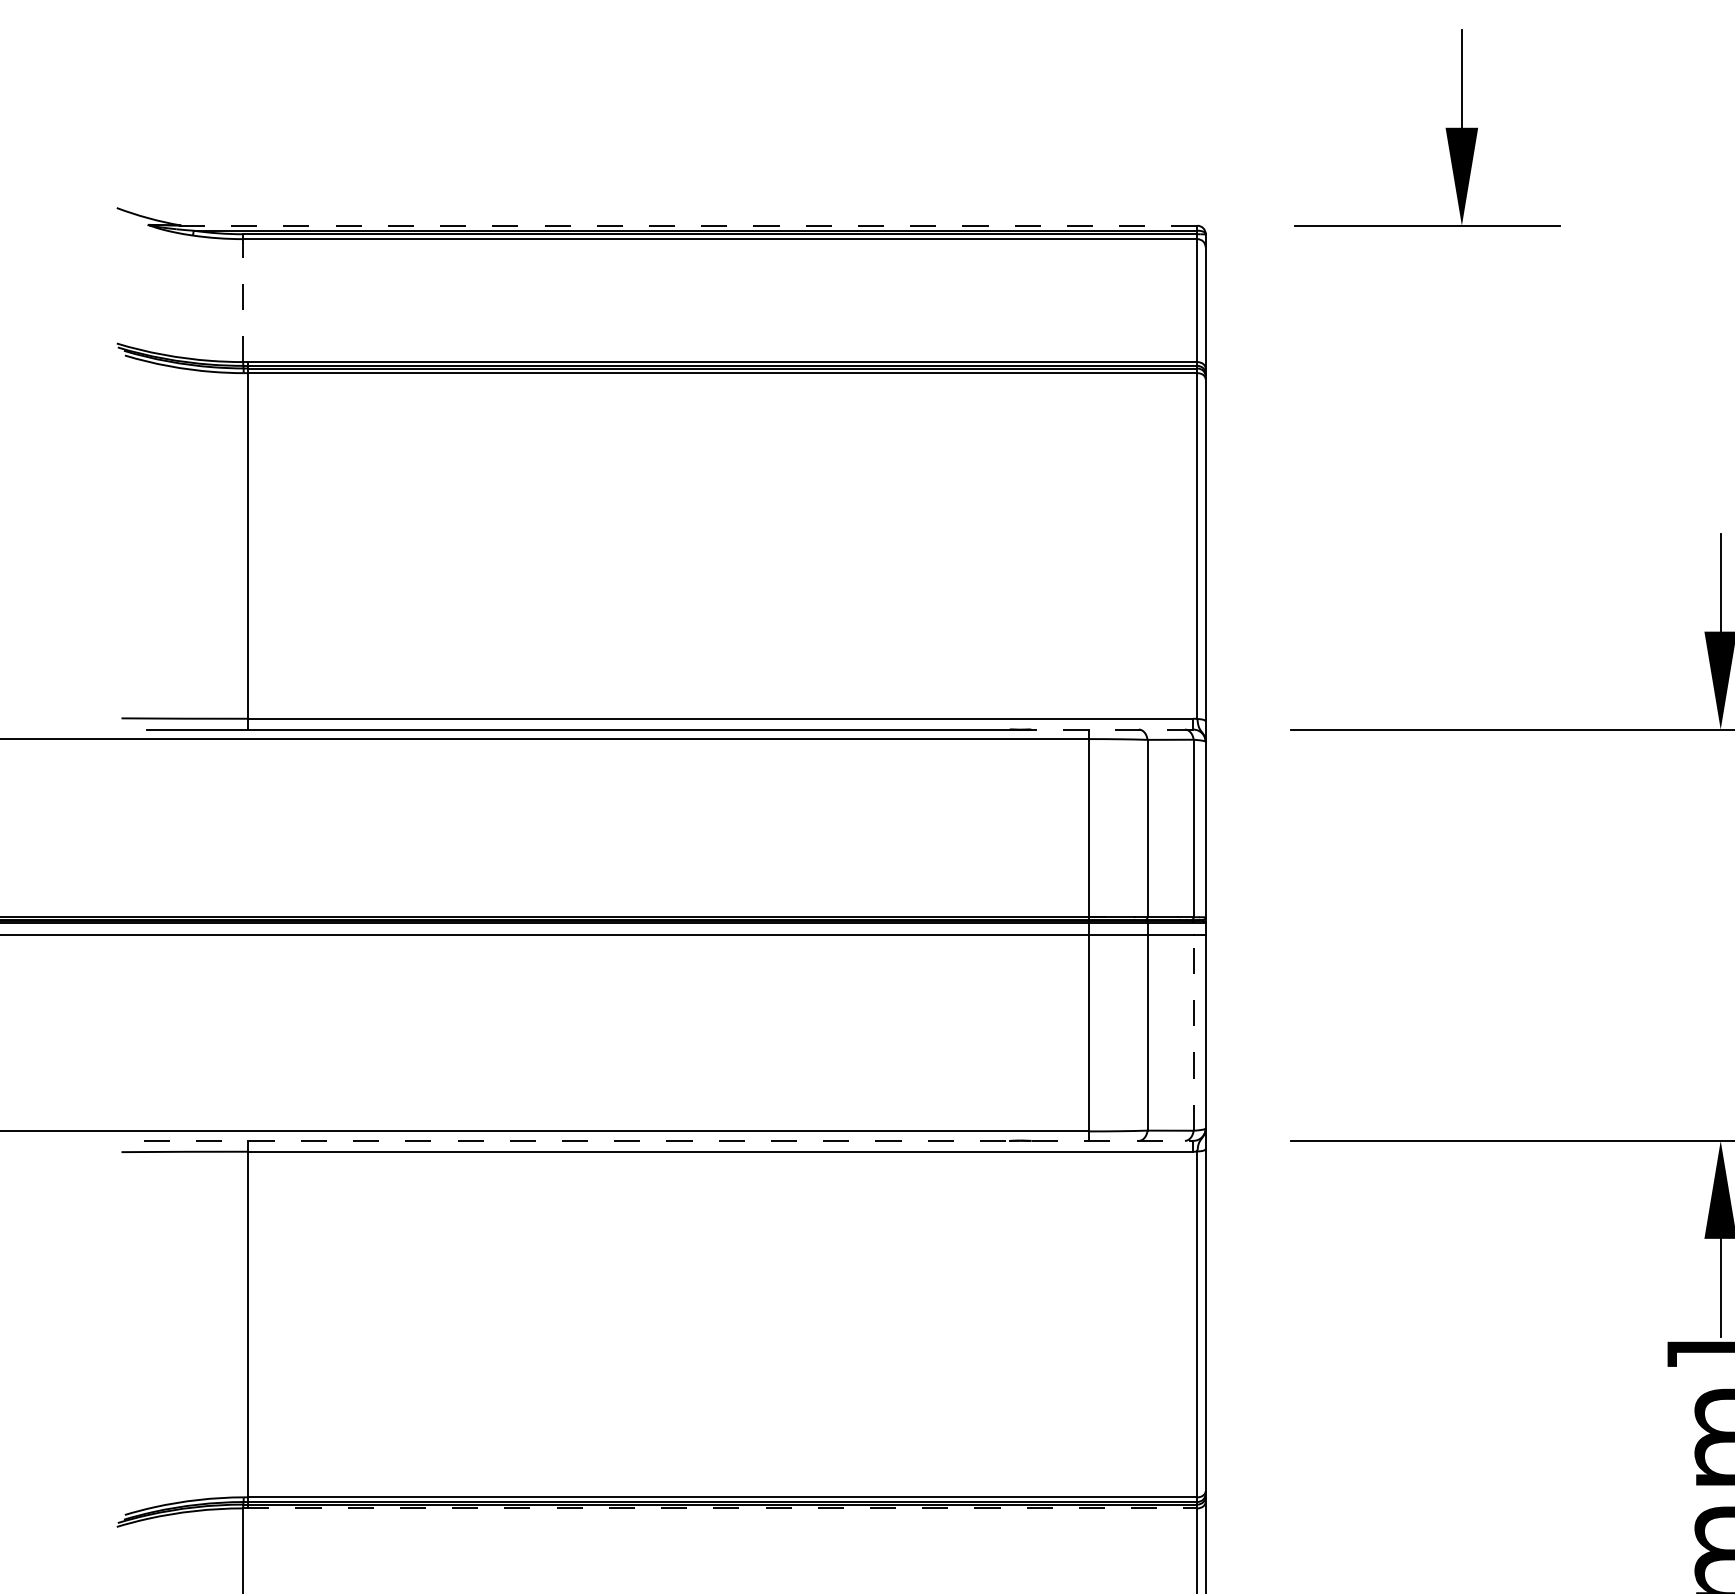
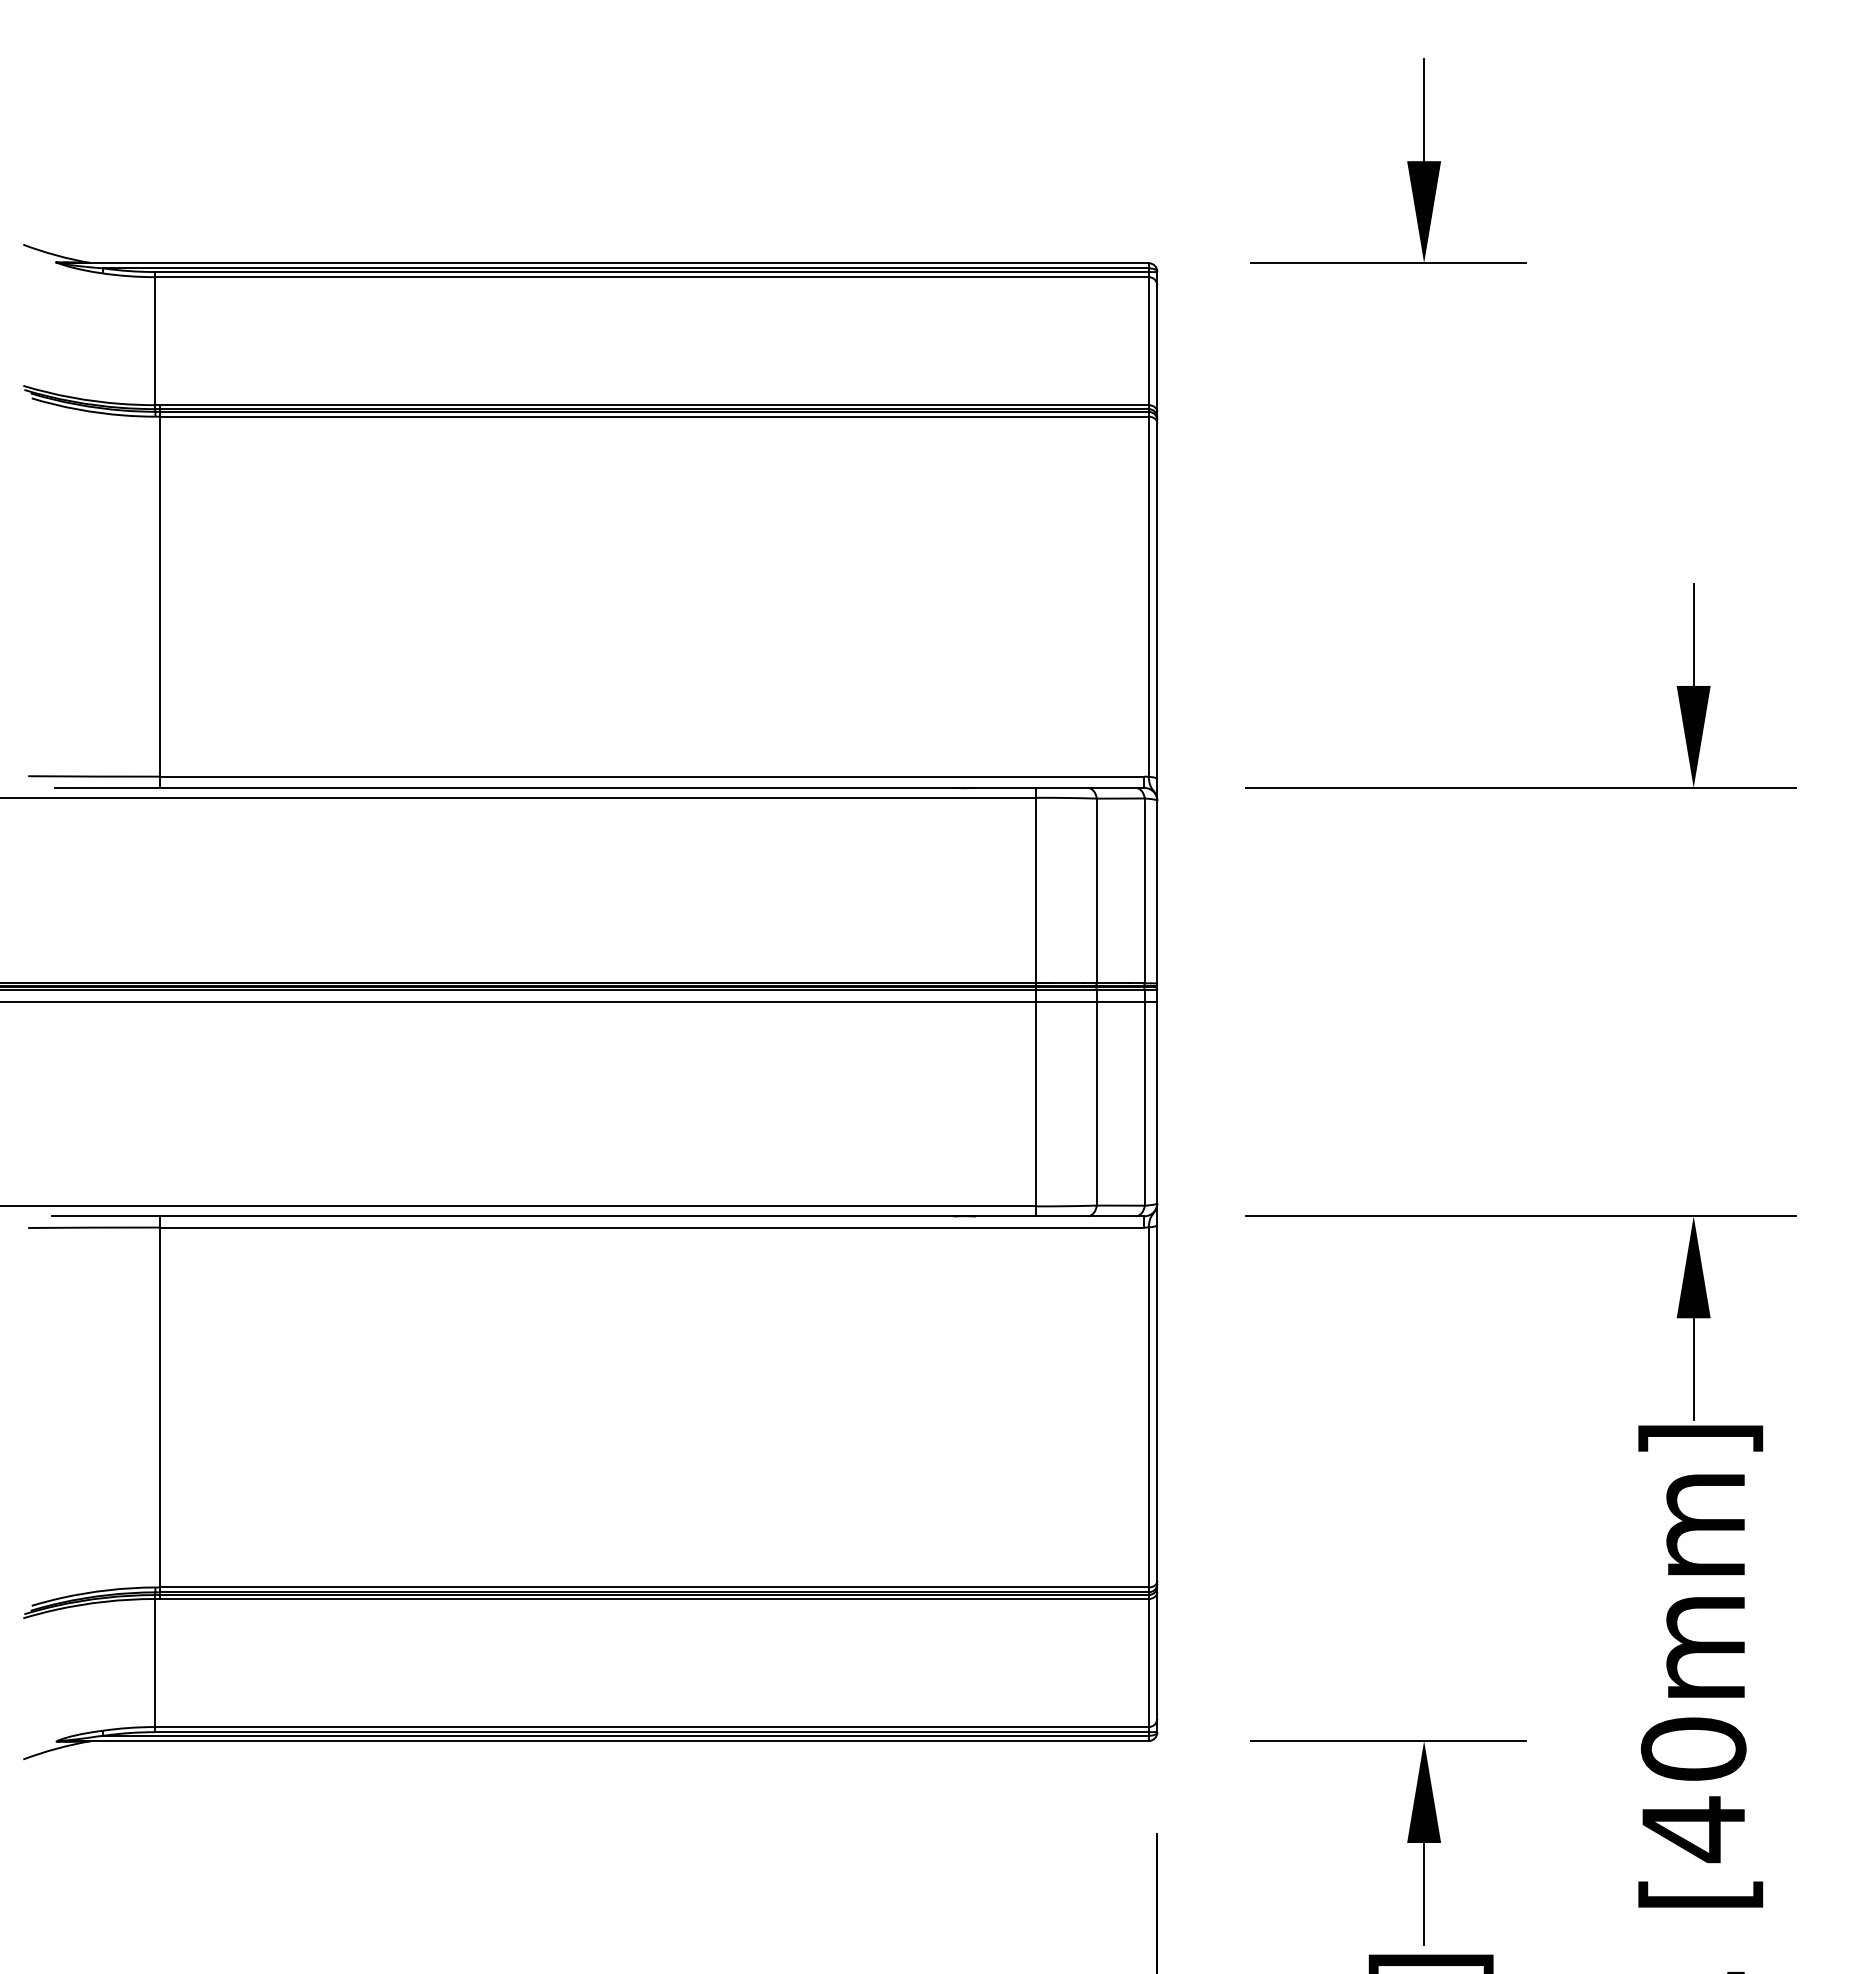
line: (675, 226) -> (605, 263), dashed -> solid
line: (242, 298) -> (154, 338), dashed -> solid
line: (1111, 729) -> (1059, 787), dashed -> solid
line: (1193, 1026) -> (1144, 1097), dashed -> solid
line: (669, 1141) -> (598, 1216), dashed -> solid
line: (720, 1508) -> (651, 1599), dashed -> solid

